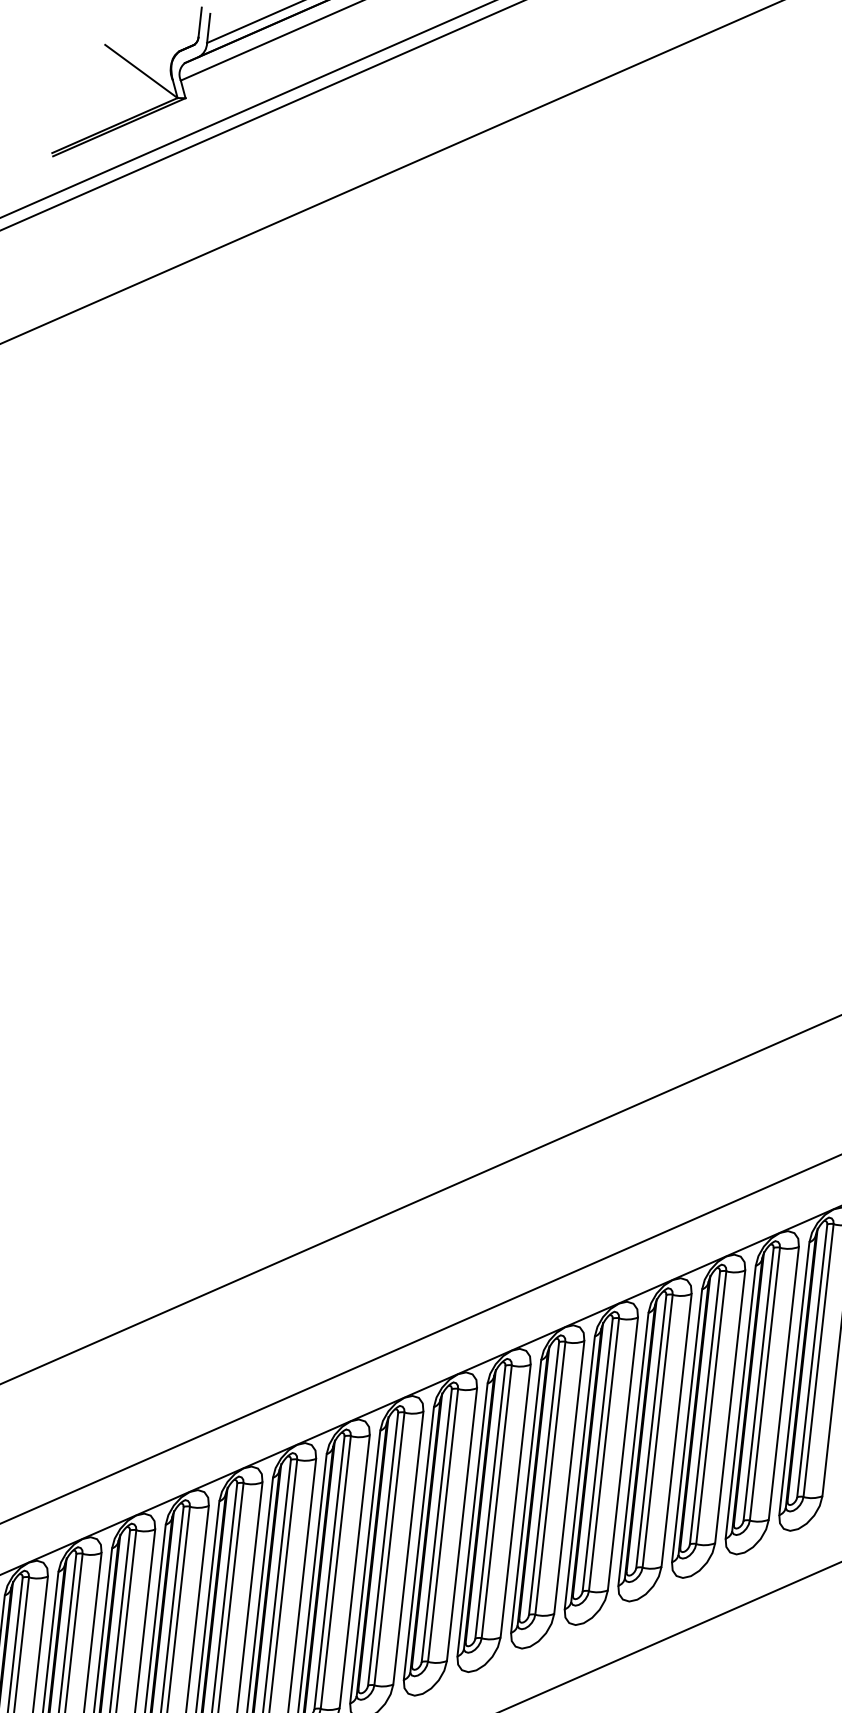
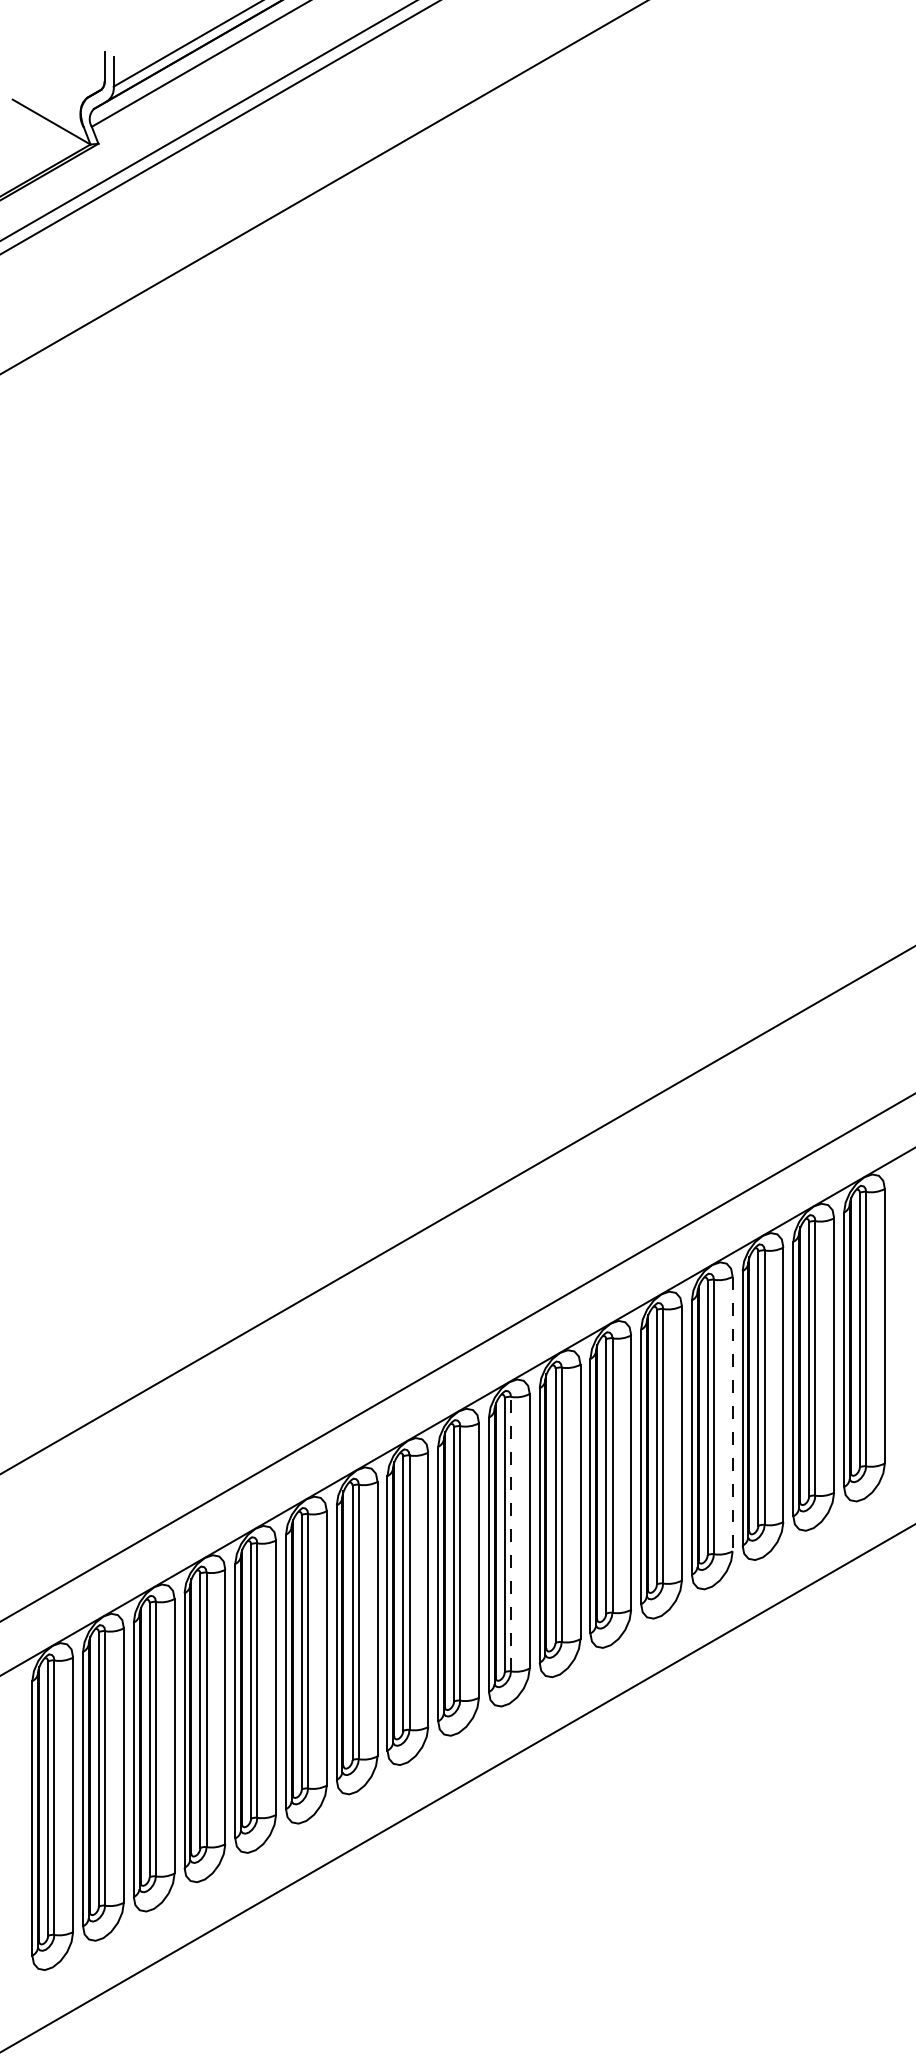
line: (676, 1430) -> (732, 1414), solid -> dashed
line: (443, 1524) -> (511, 1533), solid -> dashed

